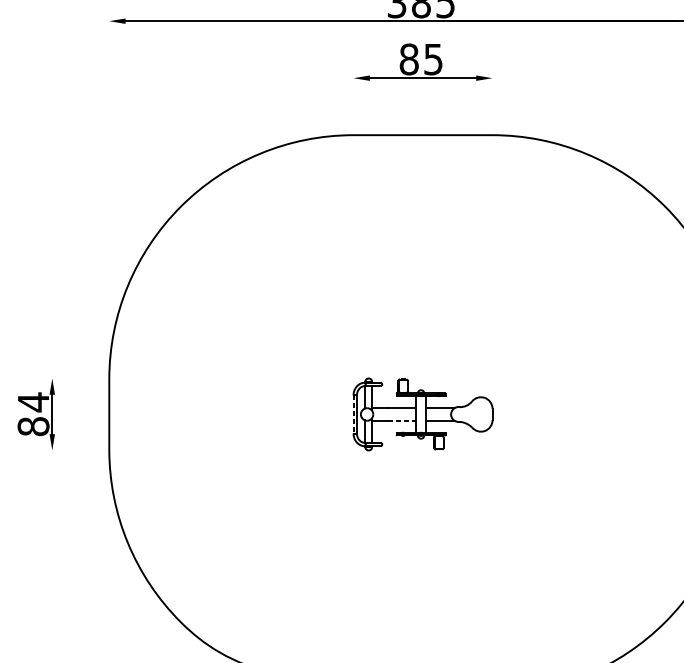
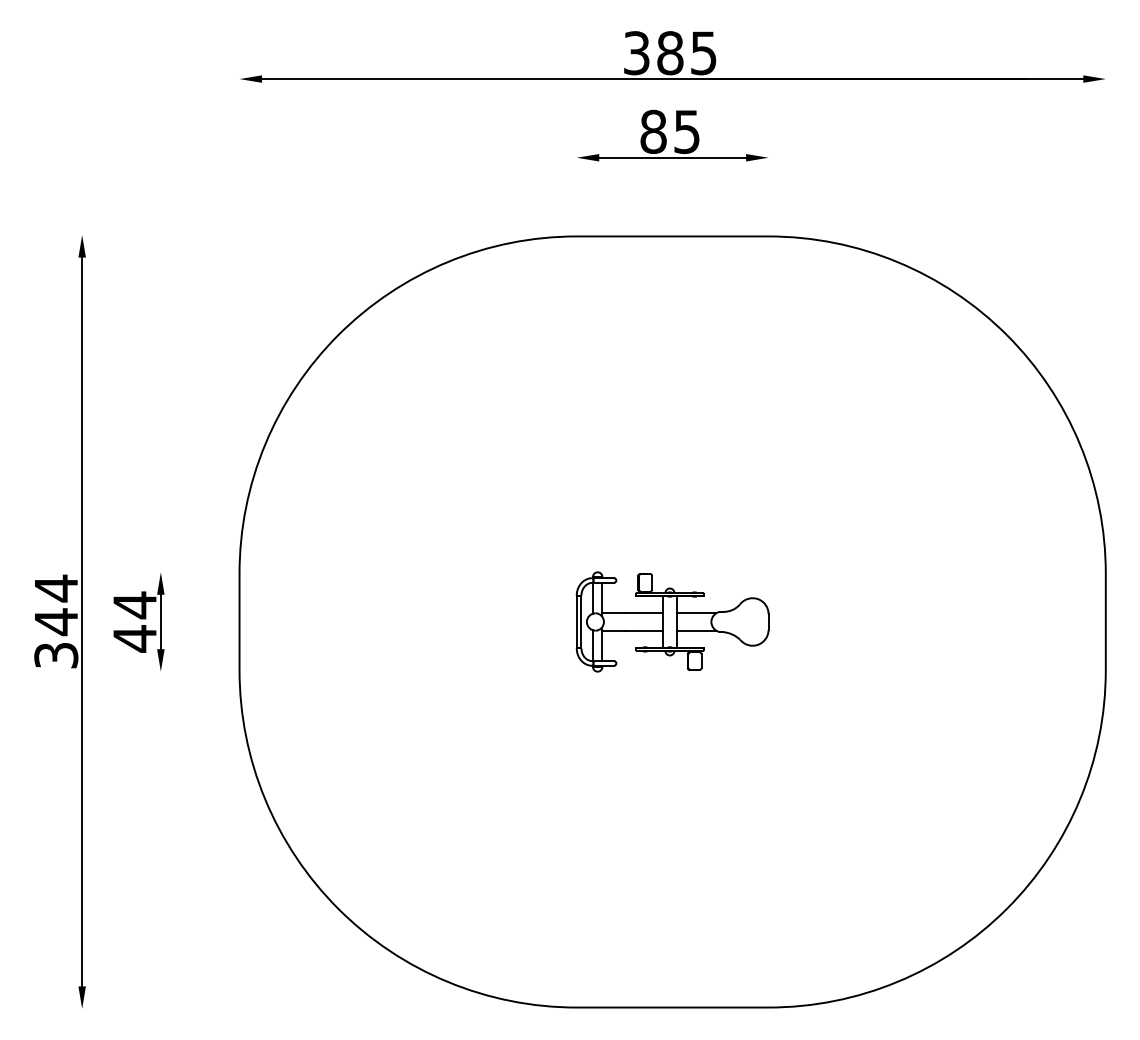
line: (353, 414) -> (576, 622), dashed -> solid
line: (402, 420) -> (644, 630), dashed -> solid
text: (33, 426) -> (135, 638), 84 -> 44

